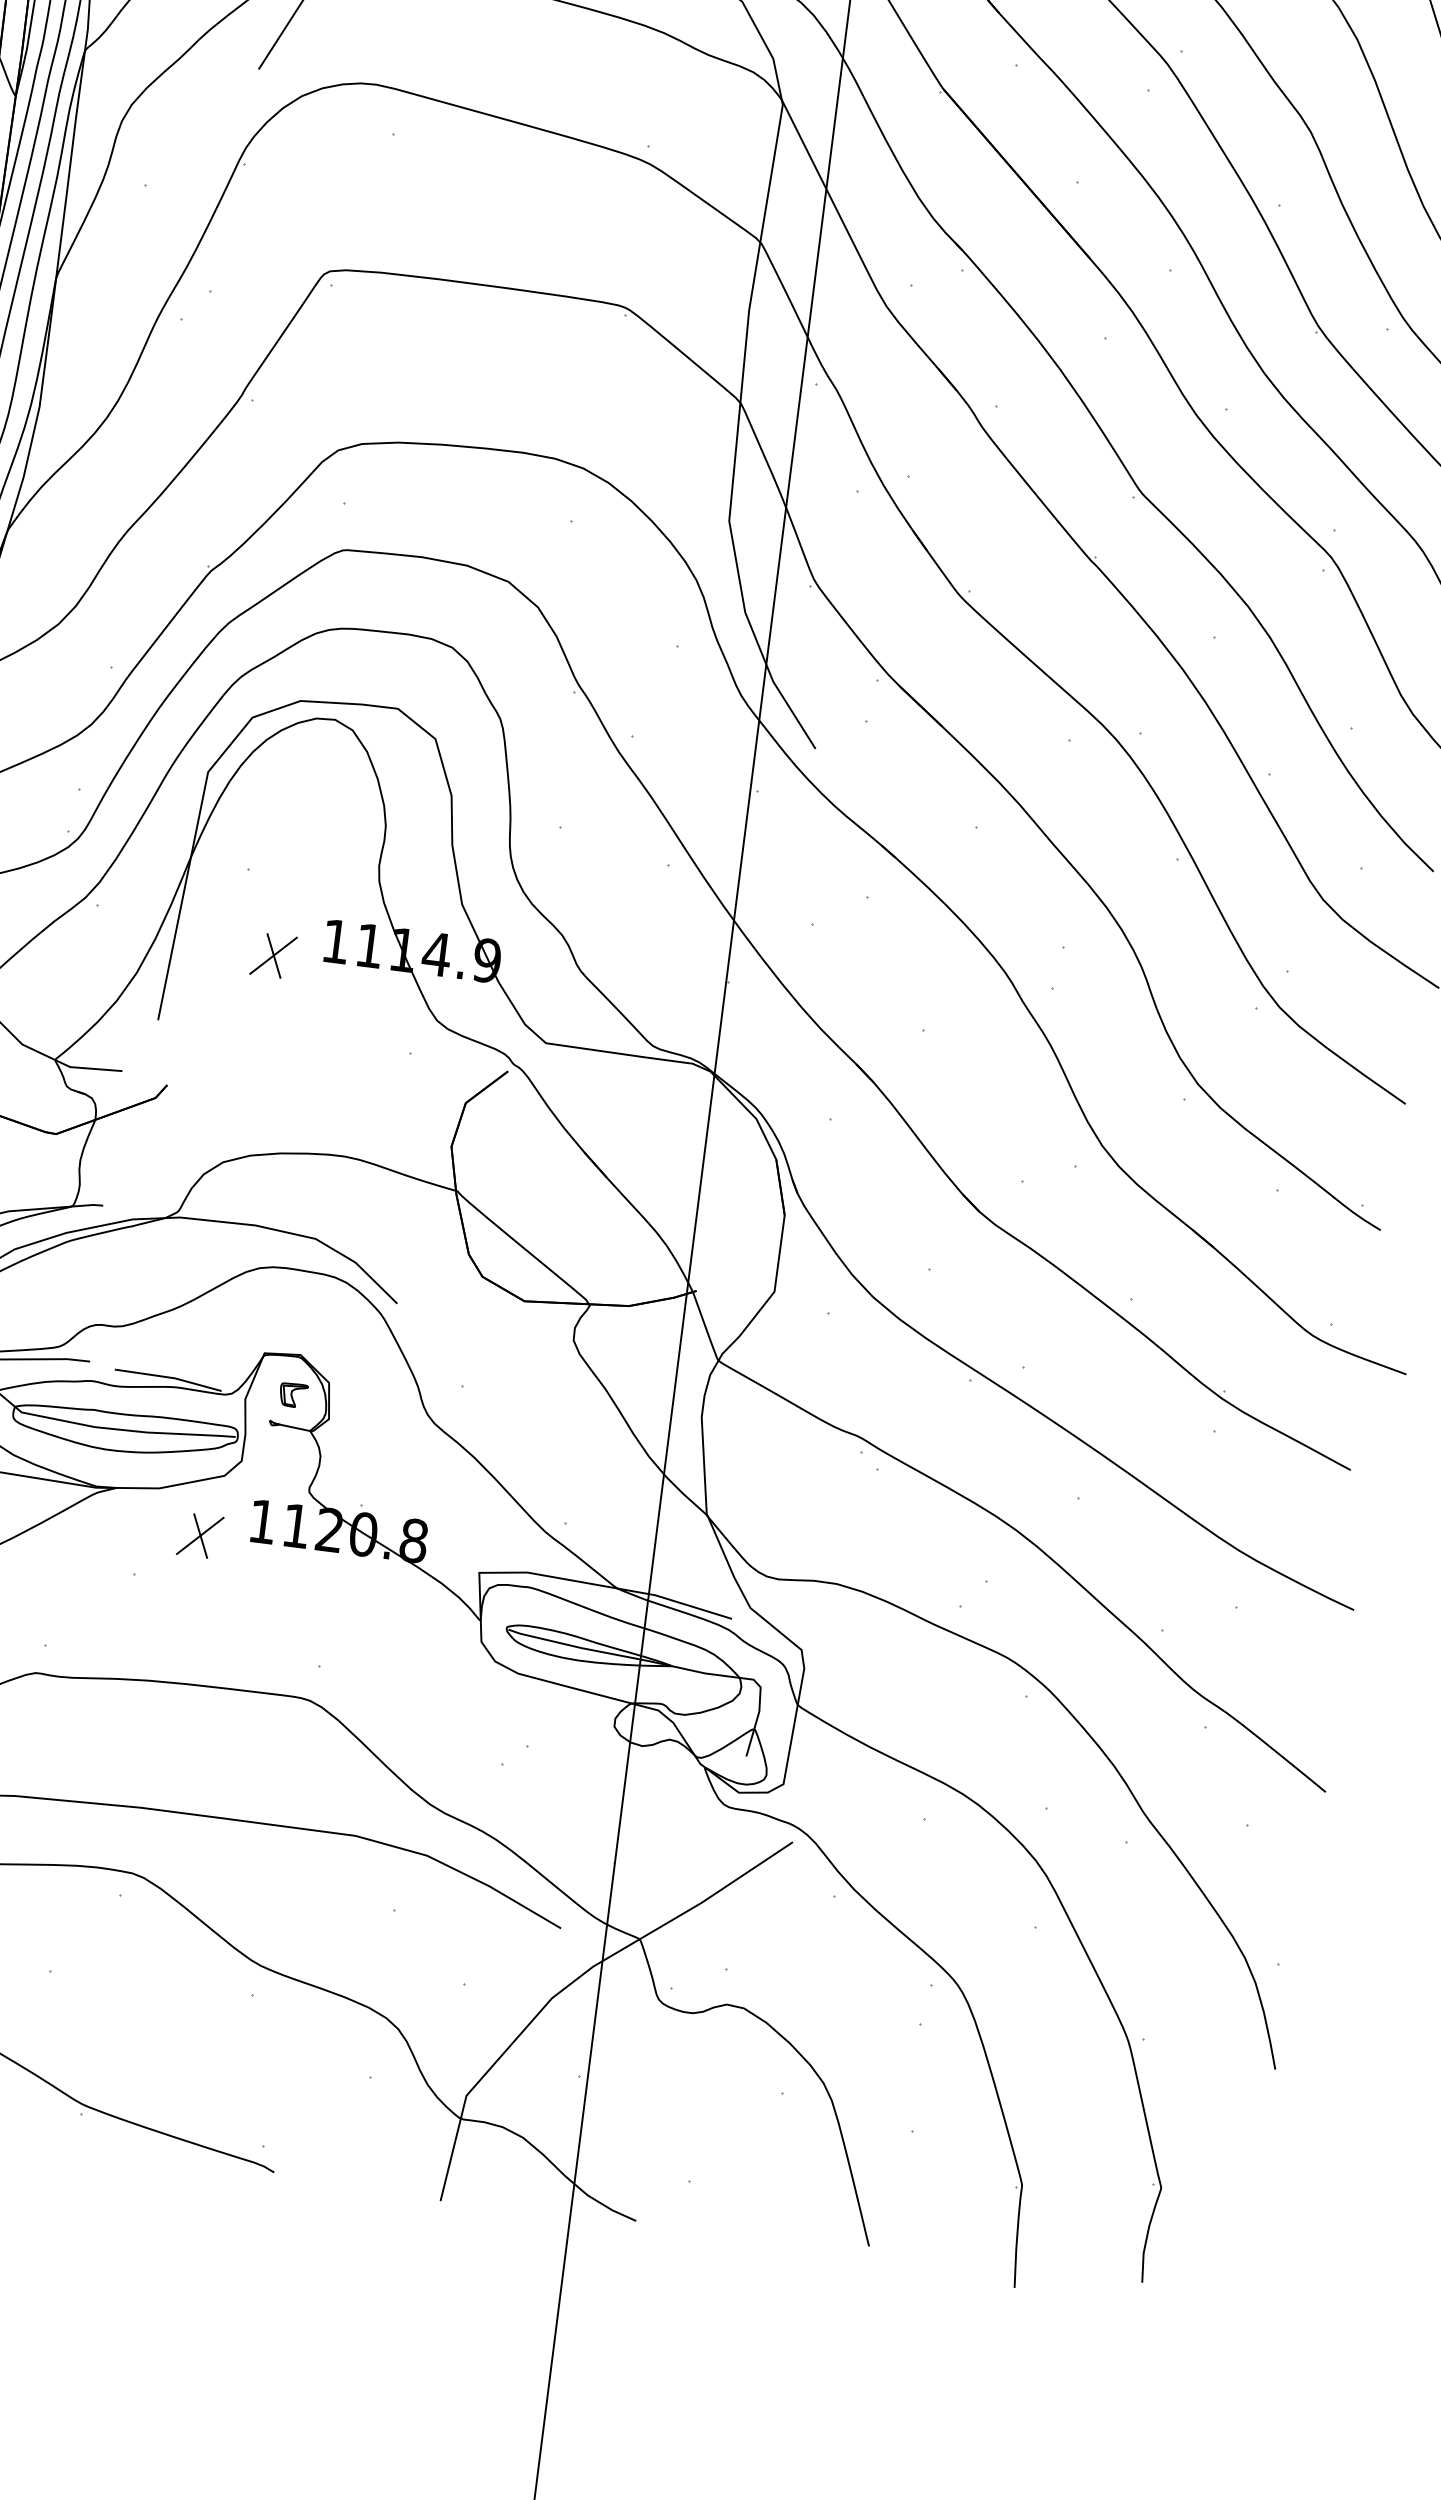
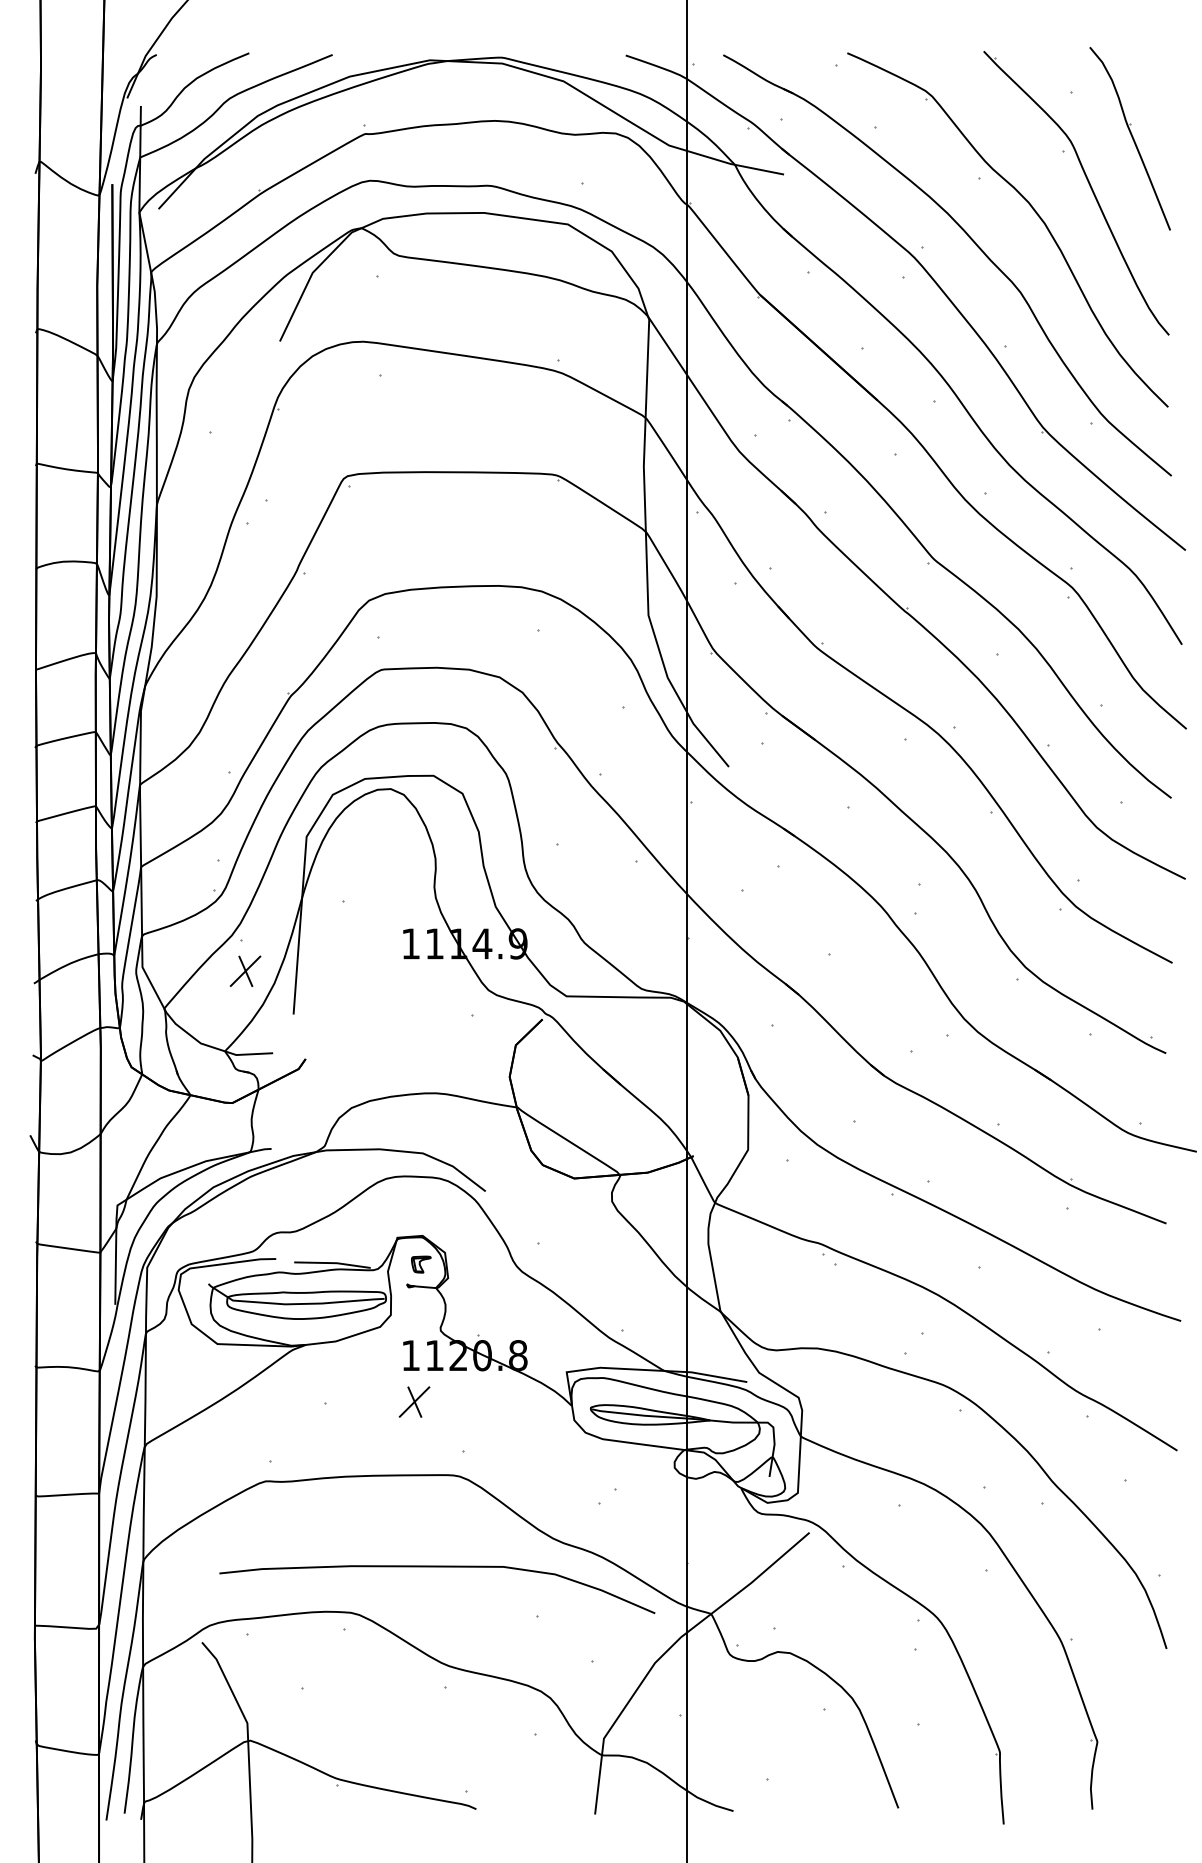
part: (273, 954) -> (245, 970), moved
part: (200, 1535) -> (414, 1401), moved

